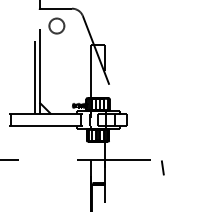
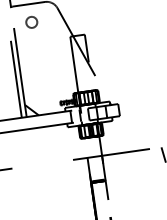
circle: (56, 25) -> (31, 21), size x0.7

